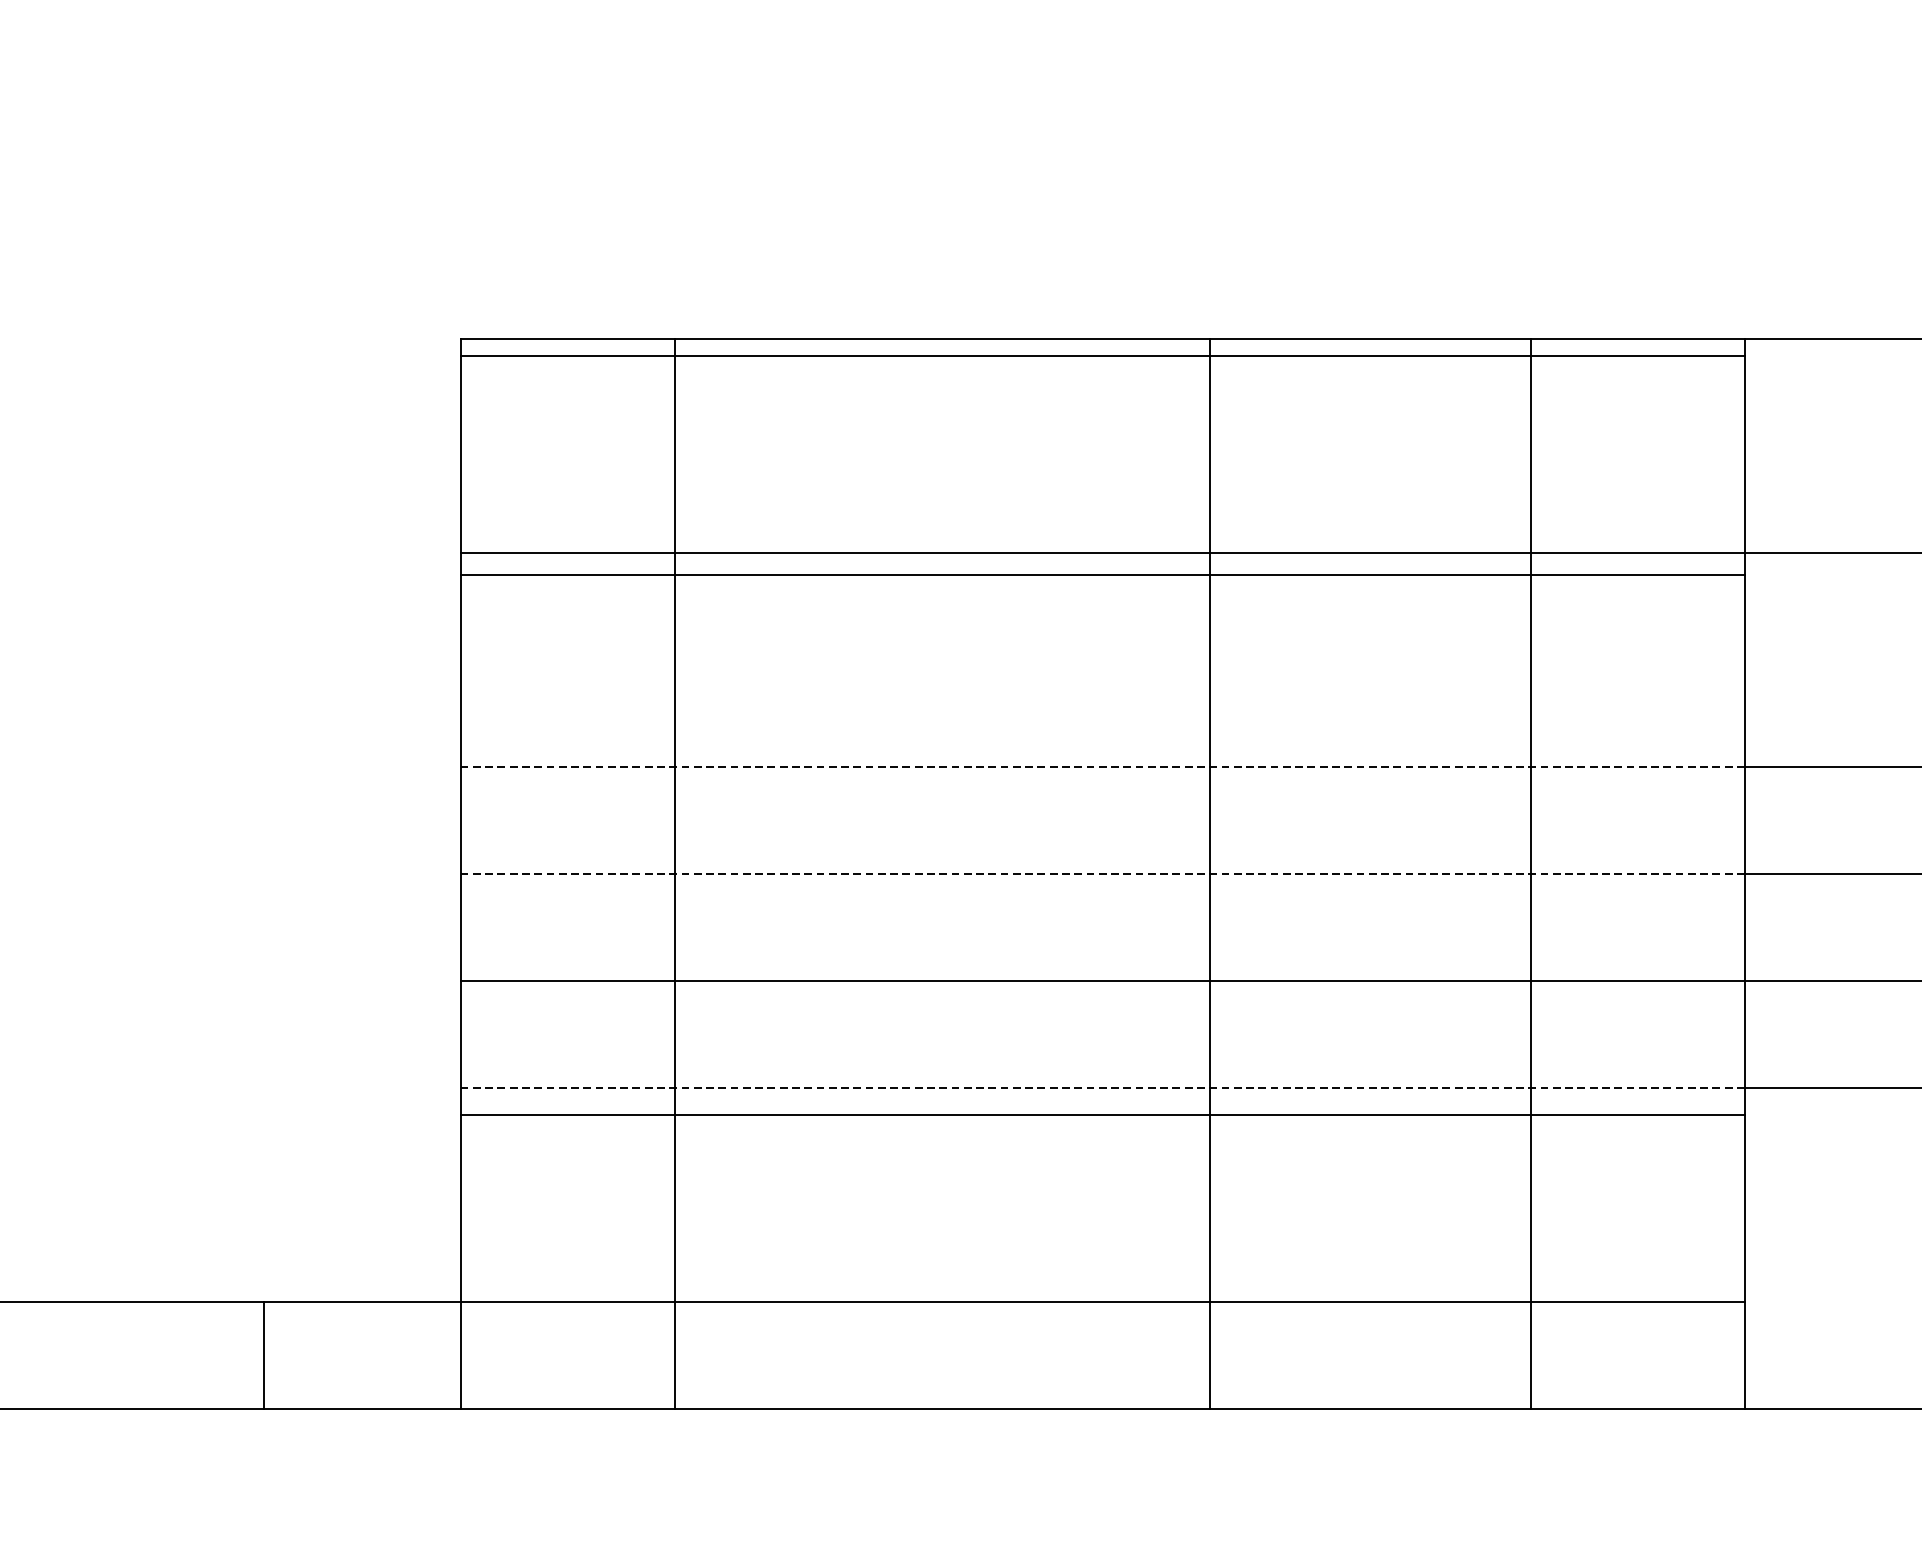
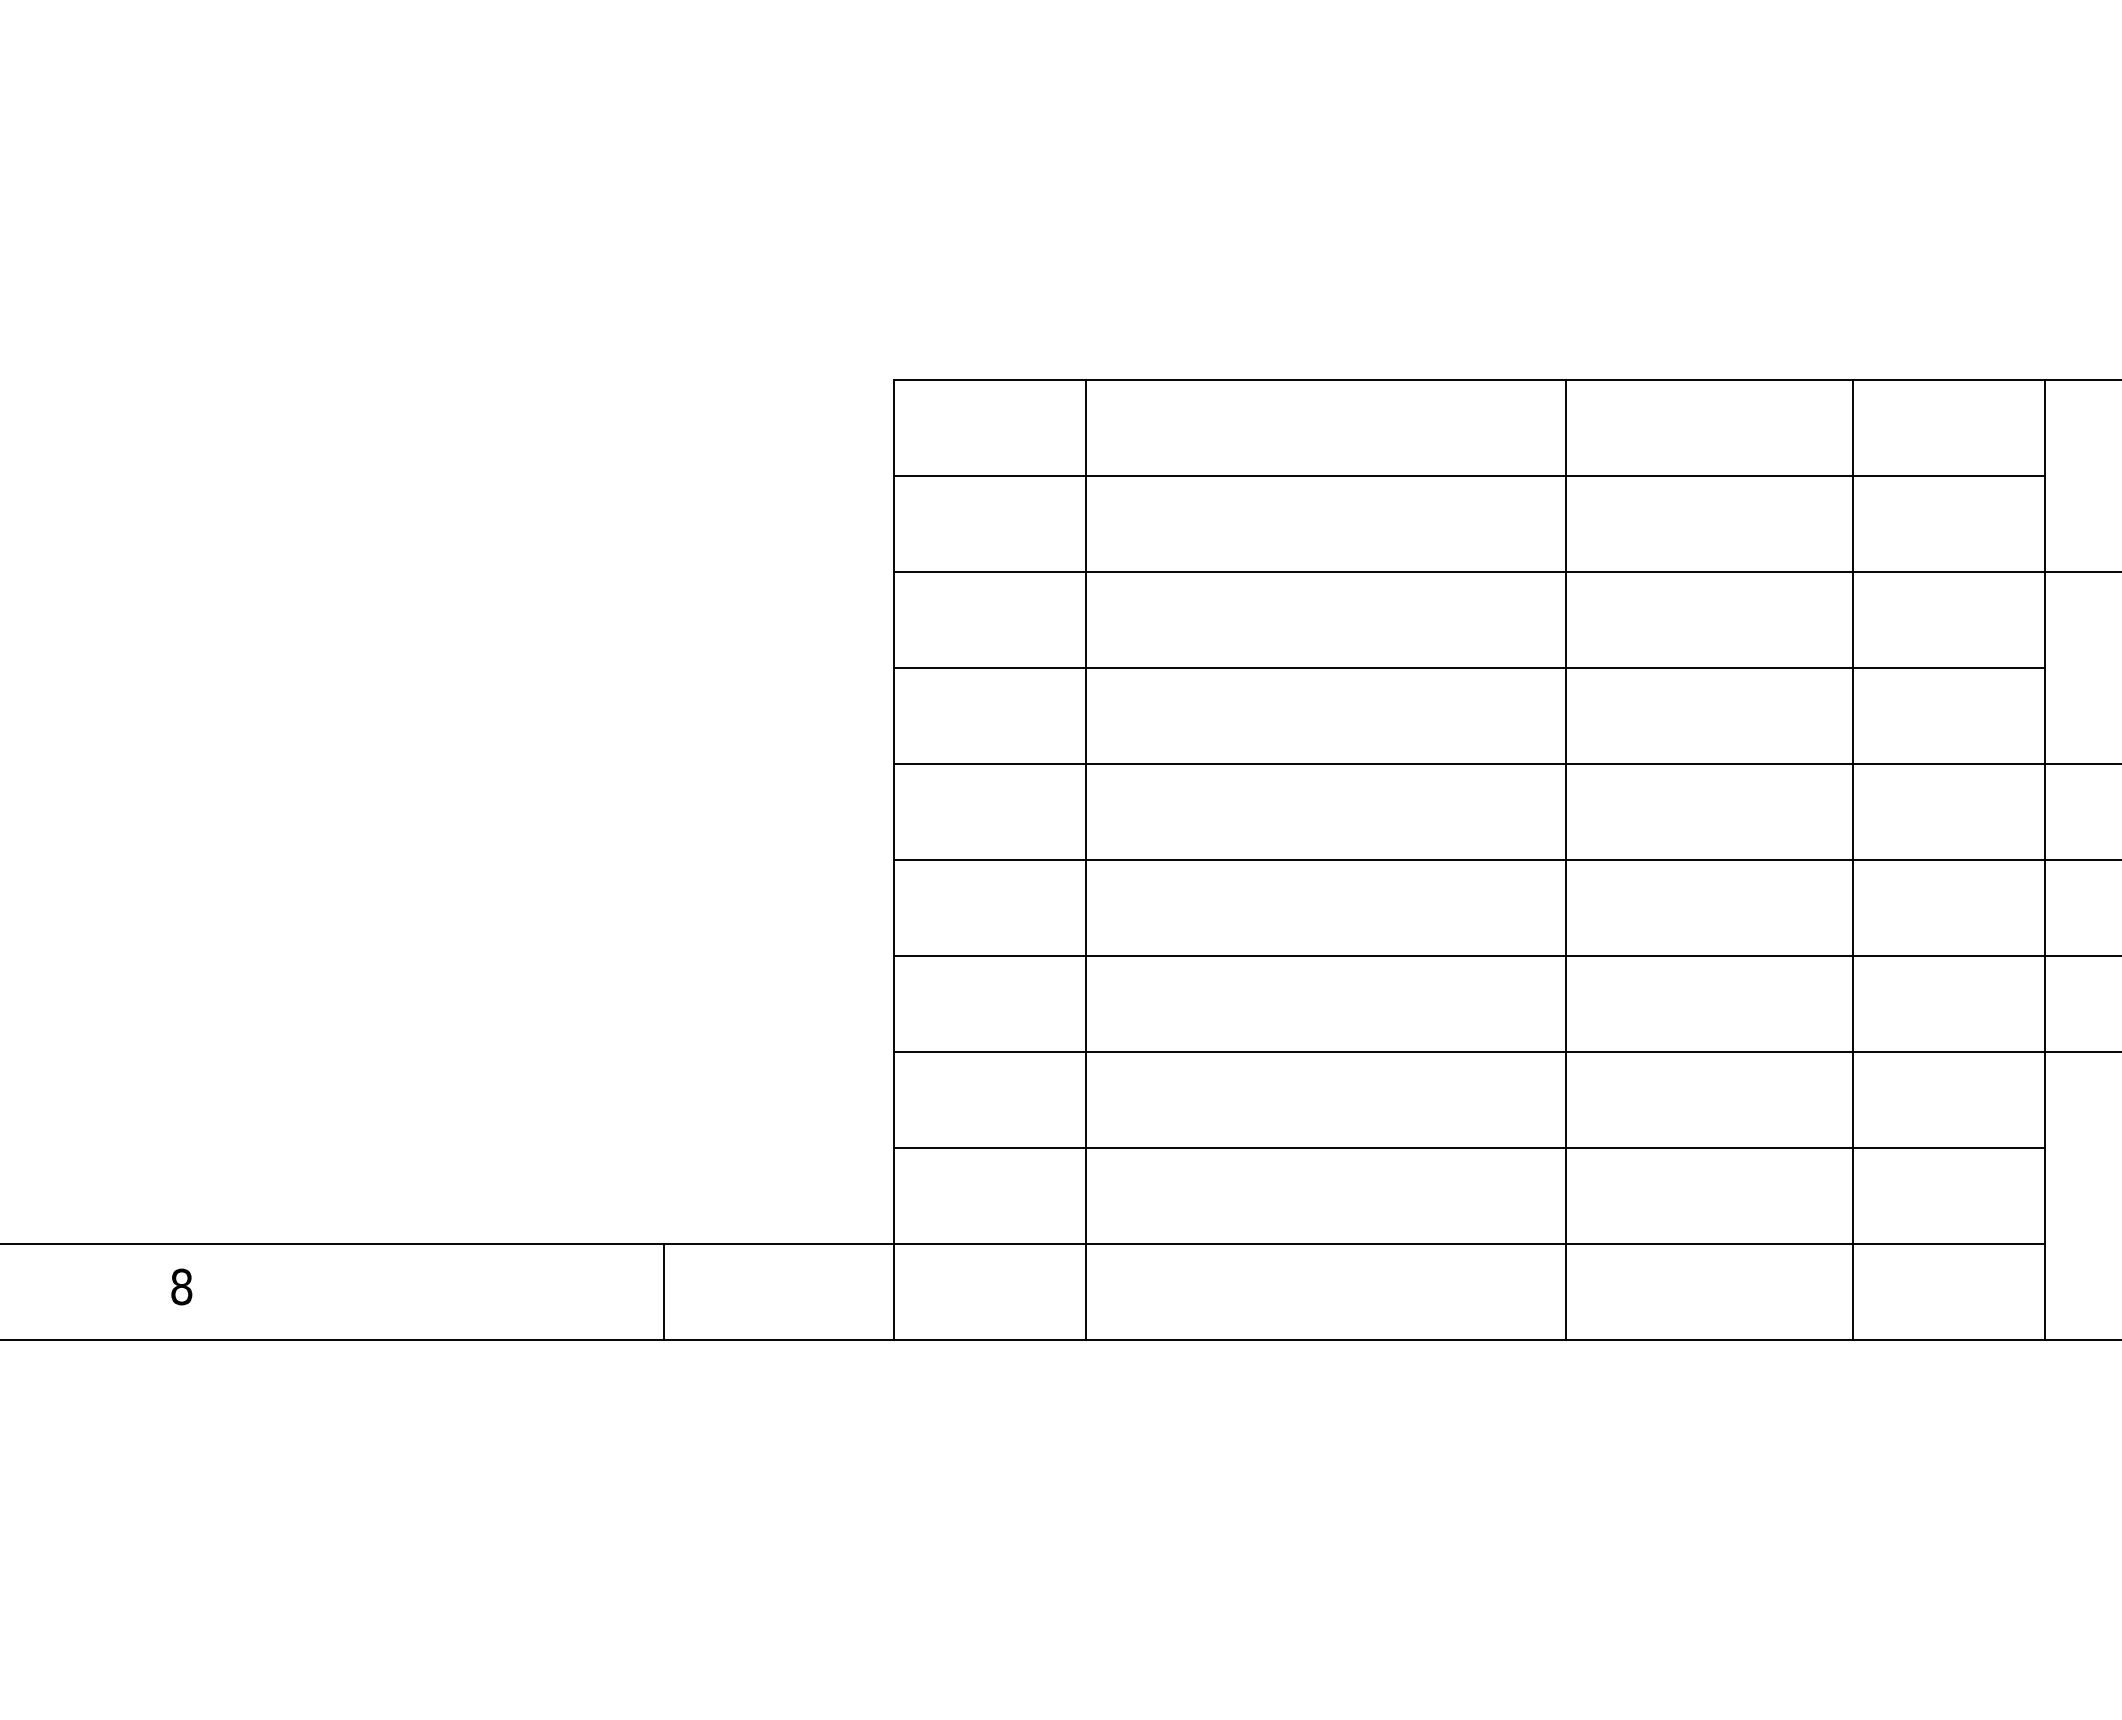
line: (1102, 355) -> (1469, 476), moved
line: (1102, 575) -> (1469, 668), moved
line: (1102, 767) -> (1469, 764), dashed -> solid
line: (1102, 873) -> (1469, 859), dashed -> solid
line: (1102, 1087) -> (1469, 1051), dashed -> solid
line: (1102, 1114) -> (1469, 1147), moved
line: (264, 1355) -> (664, 1291), moved

